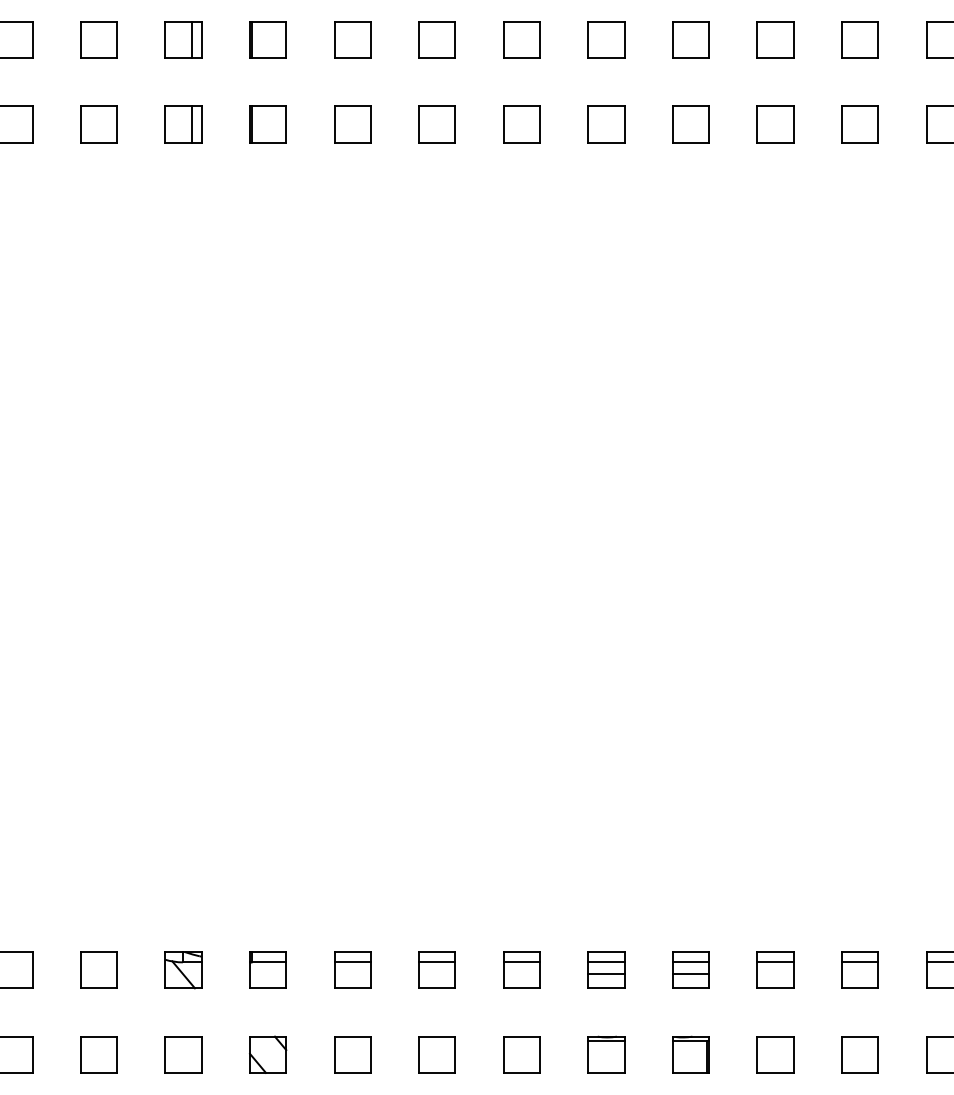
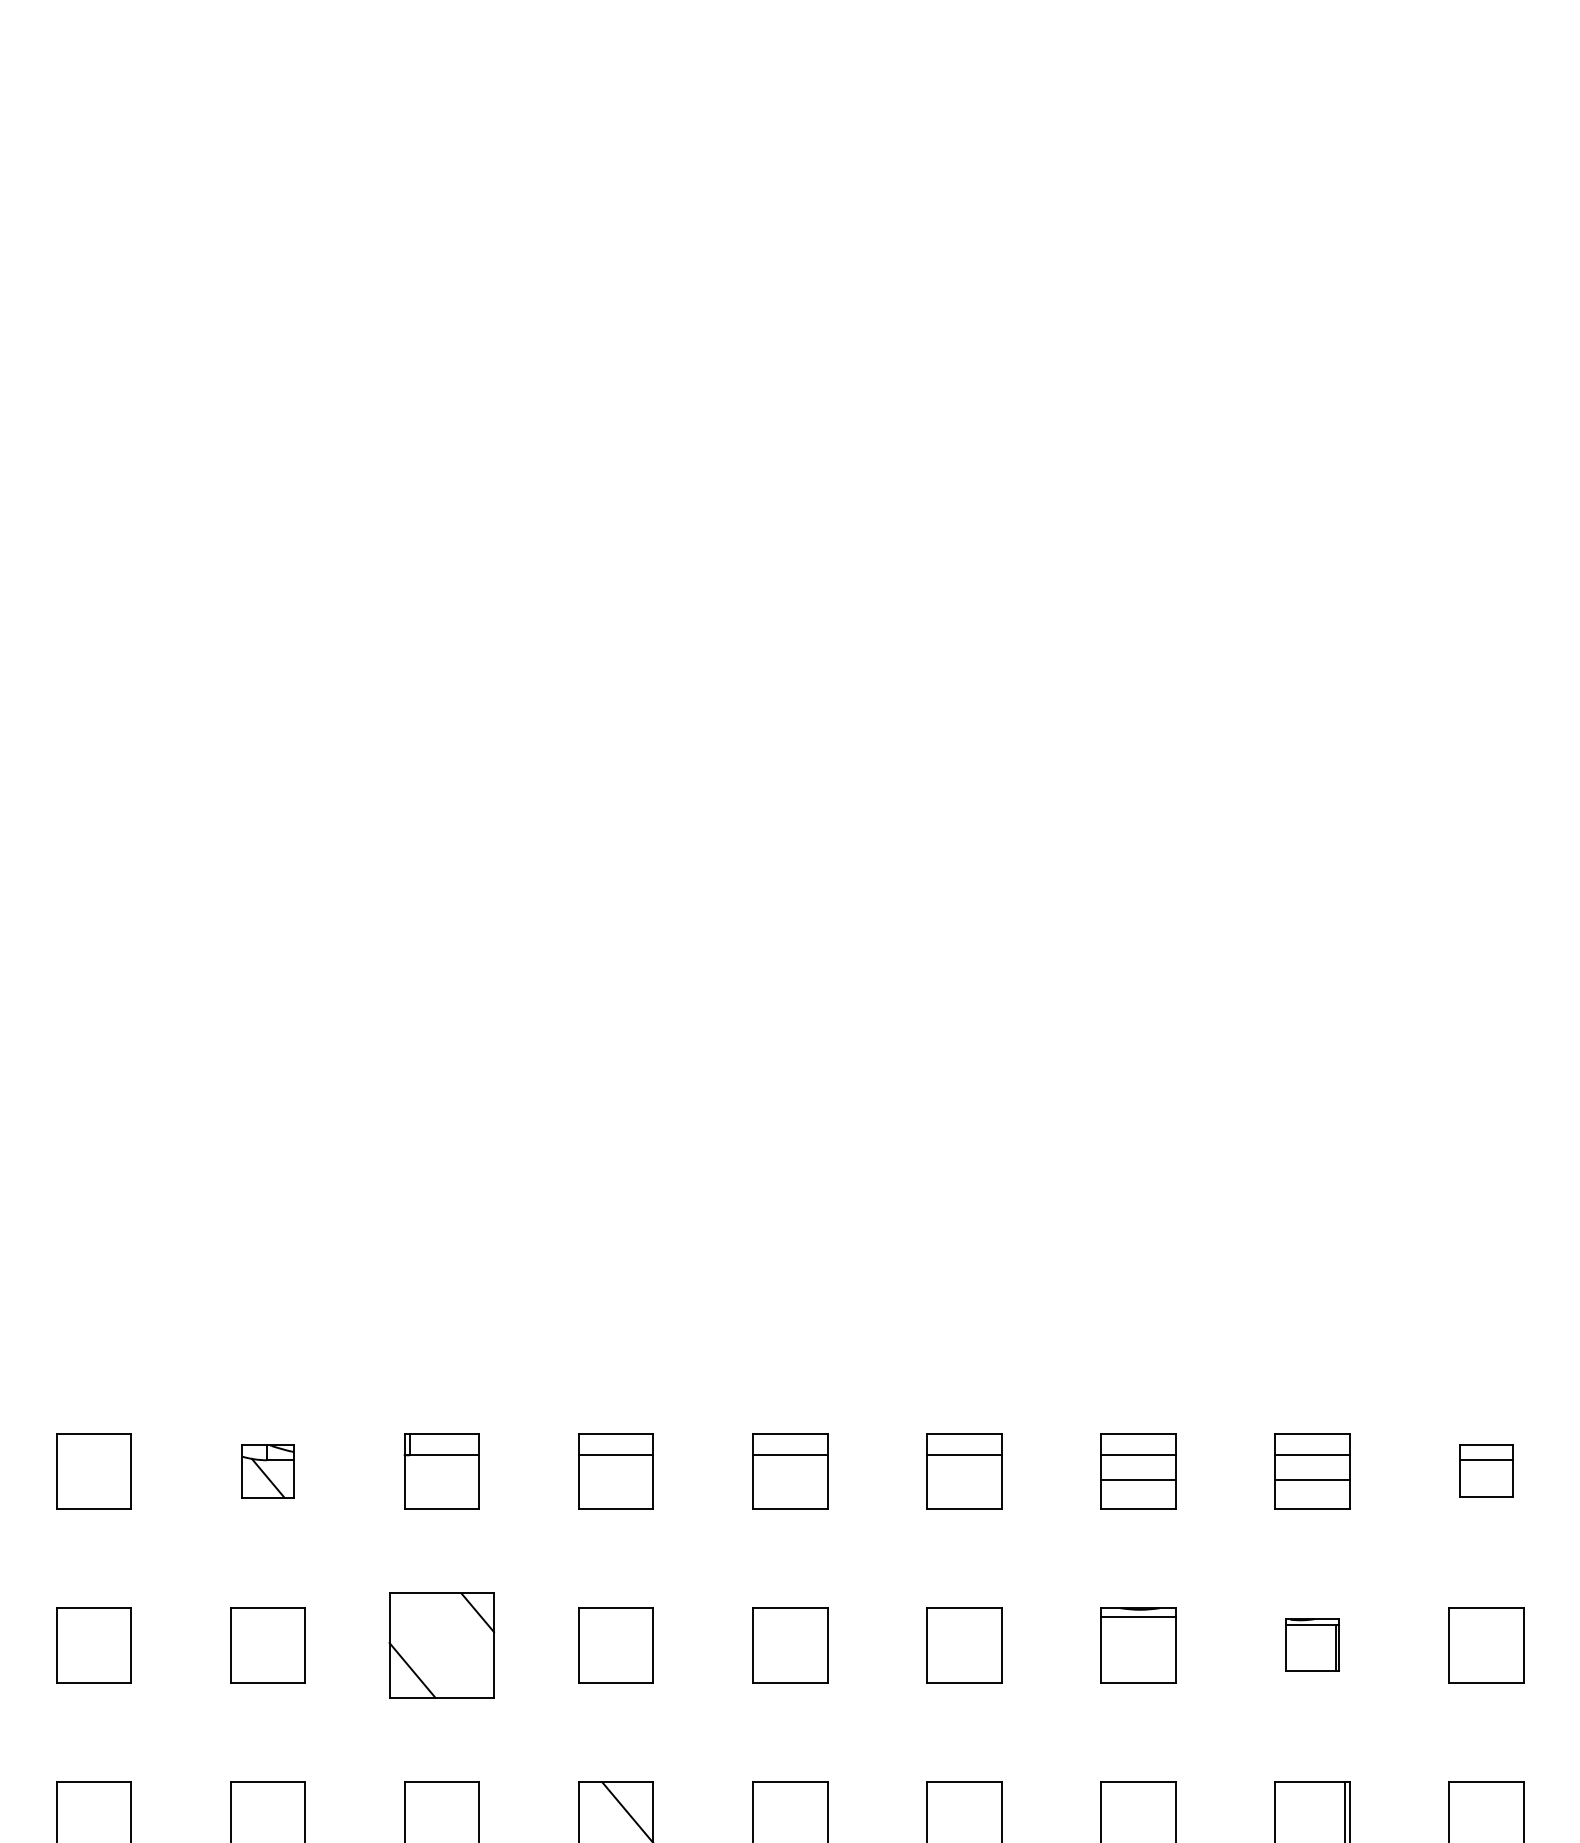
part: (775, 969) -> (1486, 1469), size x0.7
part: (183, 970) -> (267, 1471), size x0.7
part: (268, 1054) -> (442, 1644), size x1.4
part: (690, 1054) -> (1311, 1644), size x0.7

